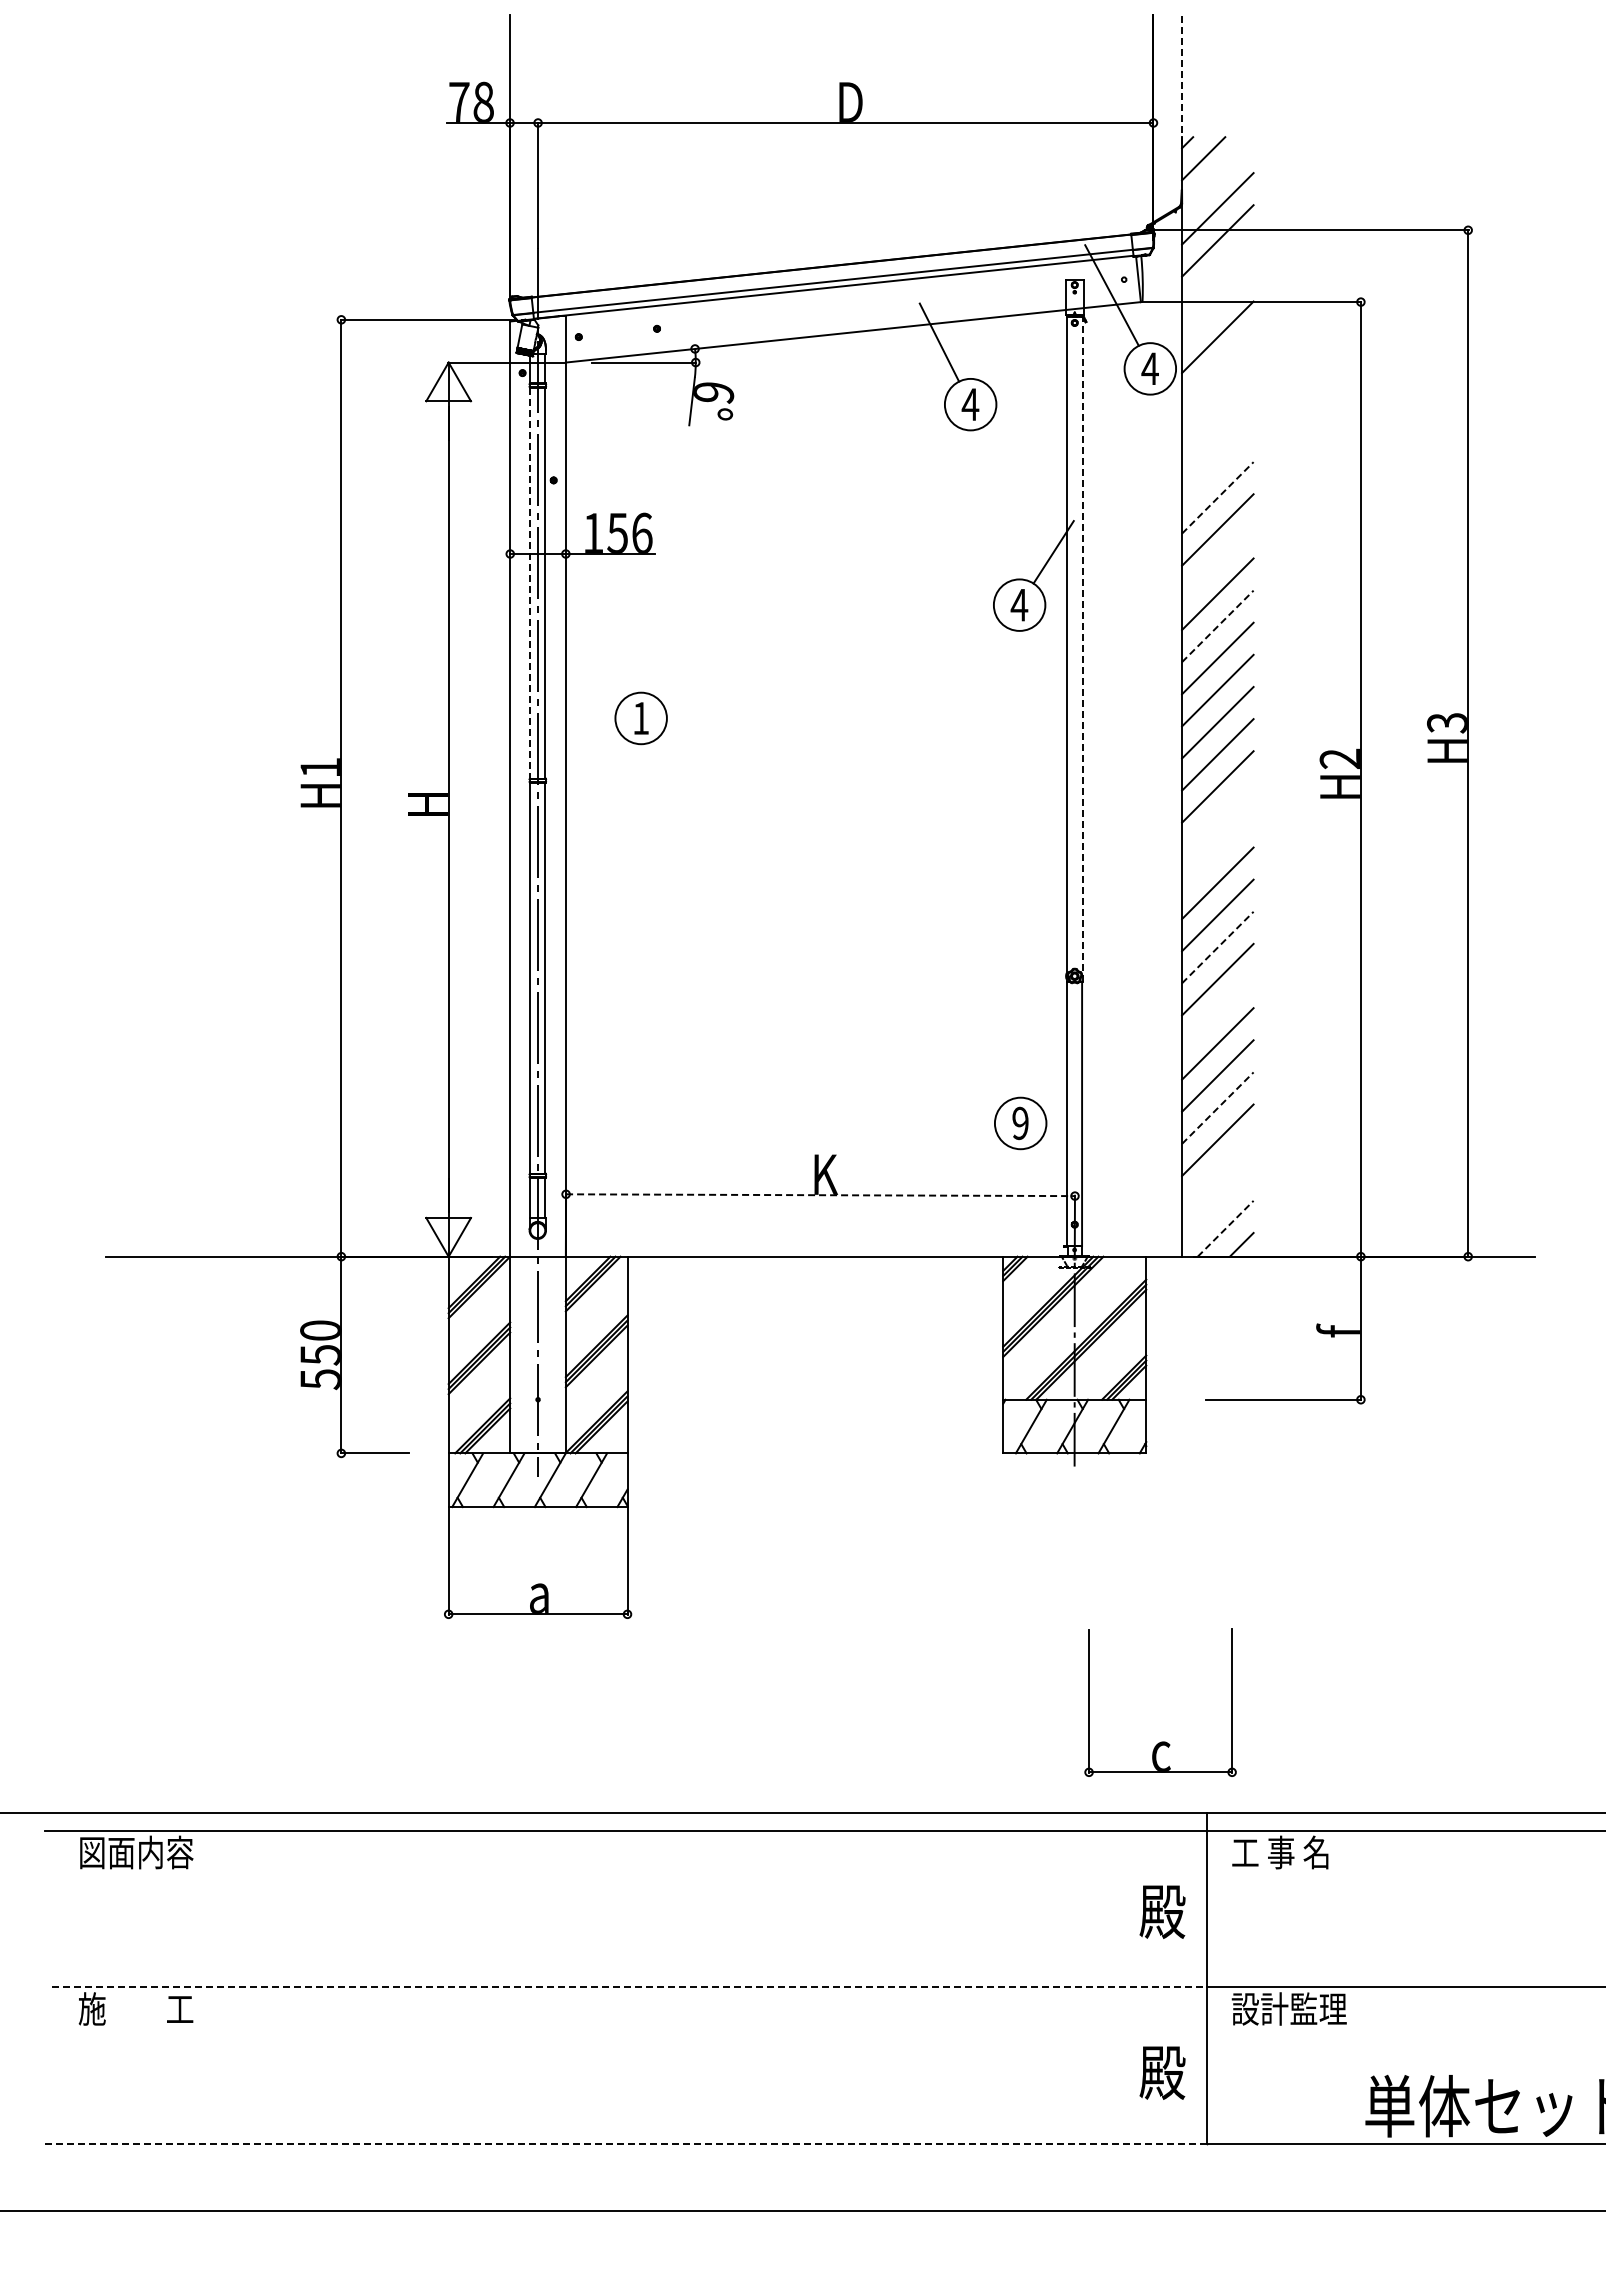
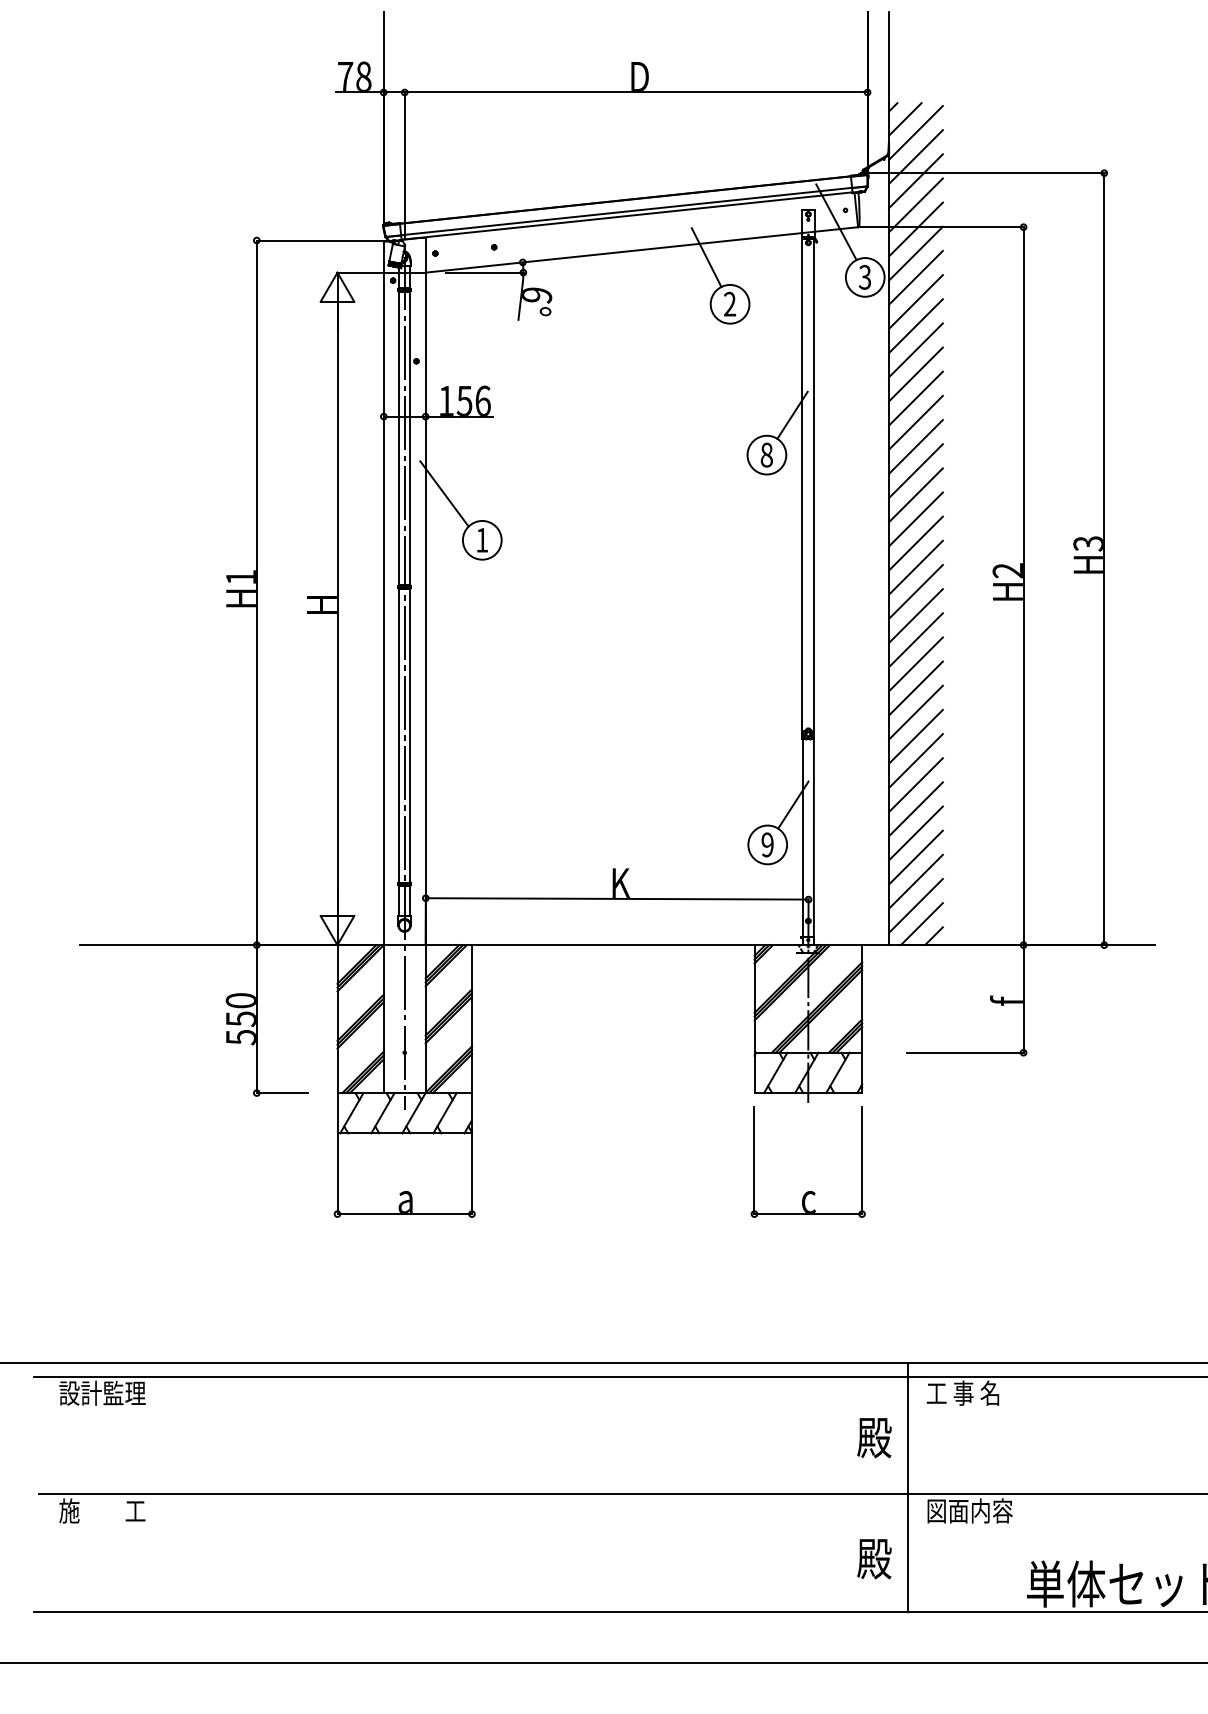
line: (1182, 79) -> (889, 59), dashed -> solid
line: (1217, 176) -> (915, 132), added
line: (1217, 272) -> (915, 204), added
line: (1217, 304) -> (915, 228), added
text: (1149, 368) -> (864, 277), 4 -> 3
line: (1217, 369) -> (915, 277), added
line: (1217, 401) -> (915, 301), added
text: (970, 404) -> (729, 304), 4 -> 2
line: (1217, 433) -> (915, 326), added
line: (1217, 465) -> (915, 350), added
line: (1217, 497) -> (915, 374), dashed -> solid
line: (1217, 561) -> (915, 422), added
line: (530, 583) -> (399, 438), dashed -> solid
text: (1019, 604) -> (766, 454), 4 -> 8
line: (1217, 626) -> (915, 471), dashed -> solid
line: (1082, 649) -> (814, 488), dashed -> solid
line: (590, 656) -> (444, 493), added
line: (1217, 818) -> (915, 615), added
line: (1217, 850) -> (915, 639), added
line: (1217, 947) -> (915, 712), dashed -> solid
line: (1217, 1011) -> (915, 760), added
line: (1054, 1070) -> (793, 805), added
line: (1217, 1108) -> (915, 833), dashed -> solid
line: (1217, 1172) -> (915, 881), added
line: (821, 1195) -> (617, 899), dashed -> solid
line: (1217, 1204) -> (915, 905), added
line: (1226, 1228) -> (922, 923), dashed -> solid
part: (1161, 1741) -> (808, 1190), moved
text: (135, 1852) -> (101, 1393), 図面内容 -> 設計監理
line: (629, 1987) -> (473, 1494), dashed -> solid
text: (1288, 2008) -> (969, 1510), 設計監理 -> 図面内容
line: (626, 2143) -> (471, 1612), dashed -> solid

